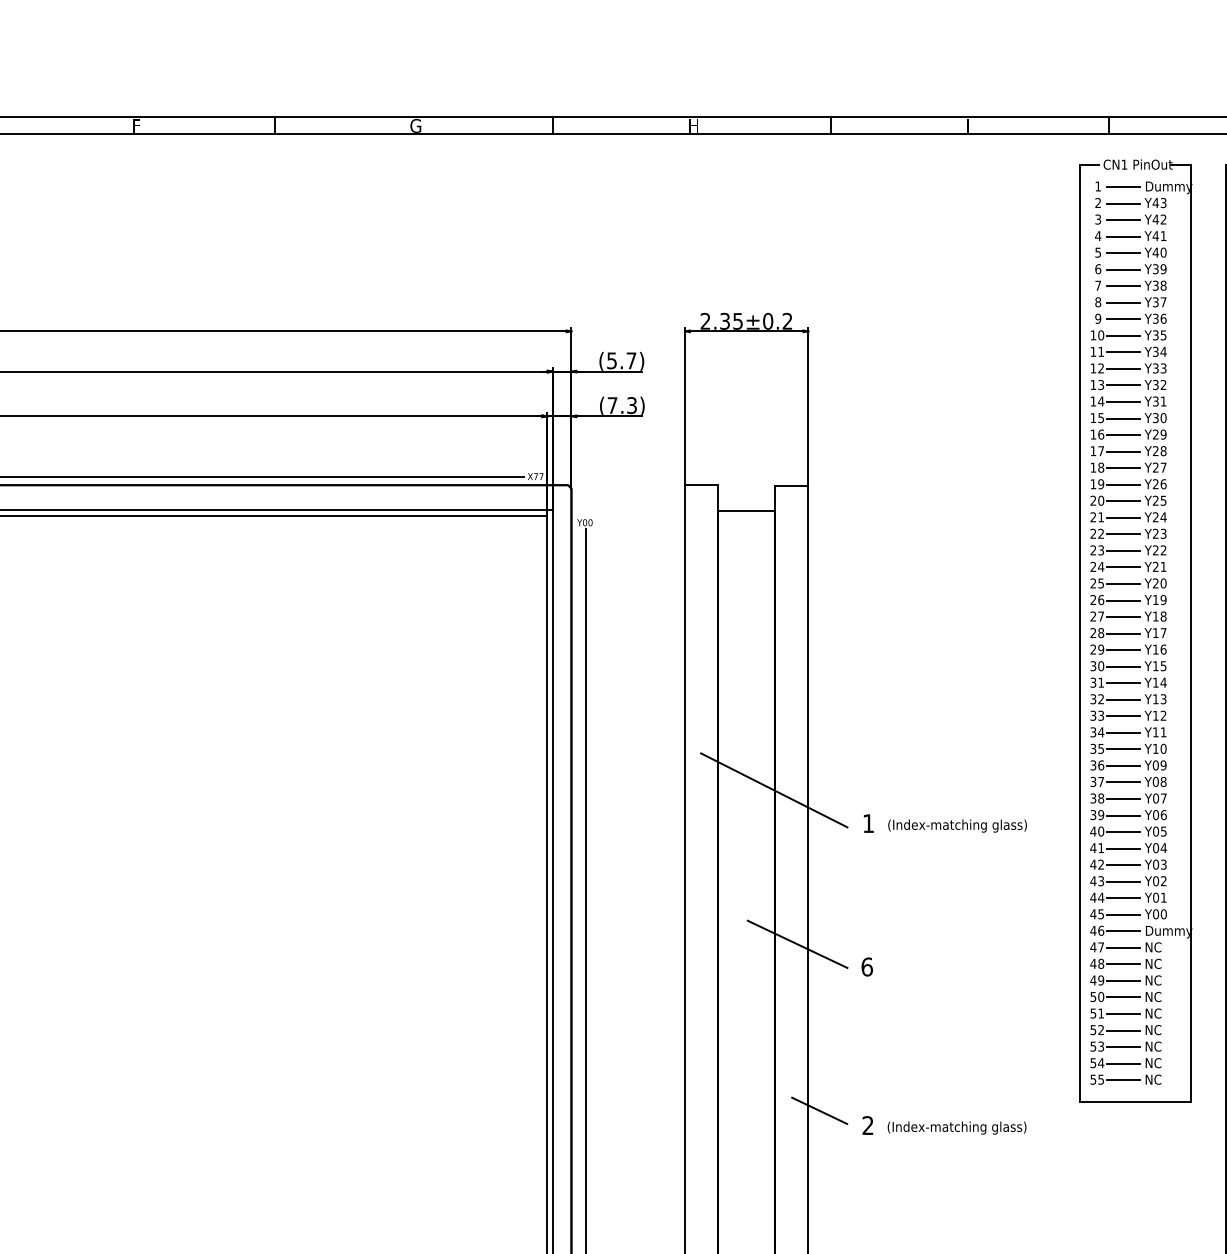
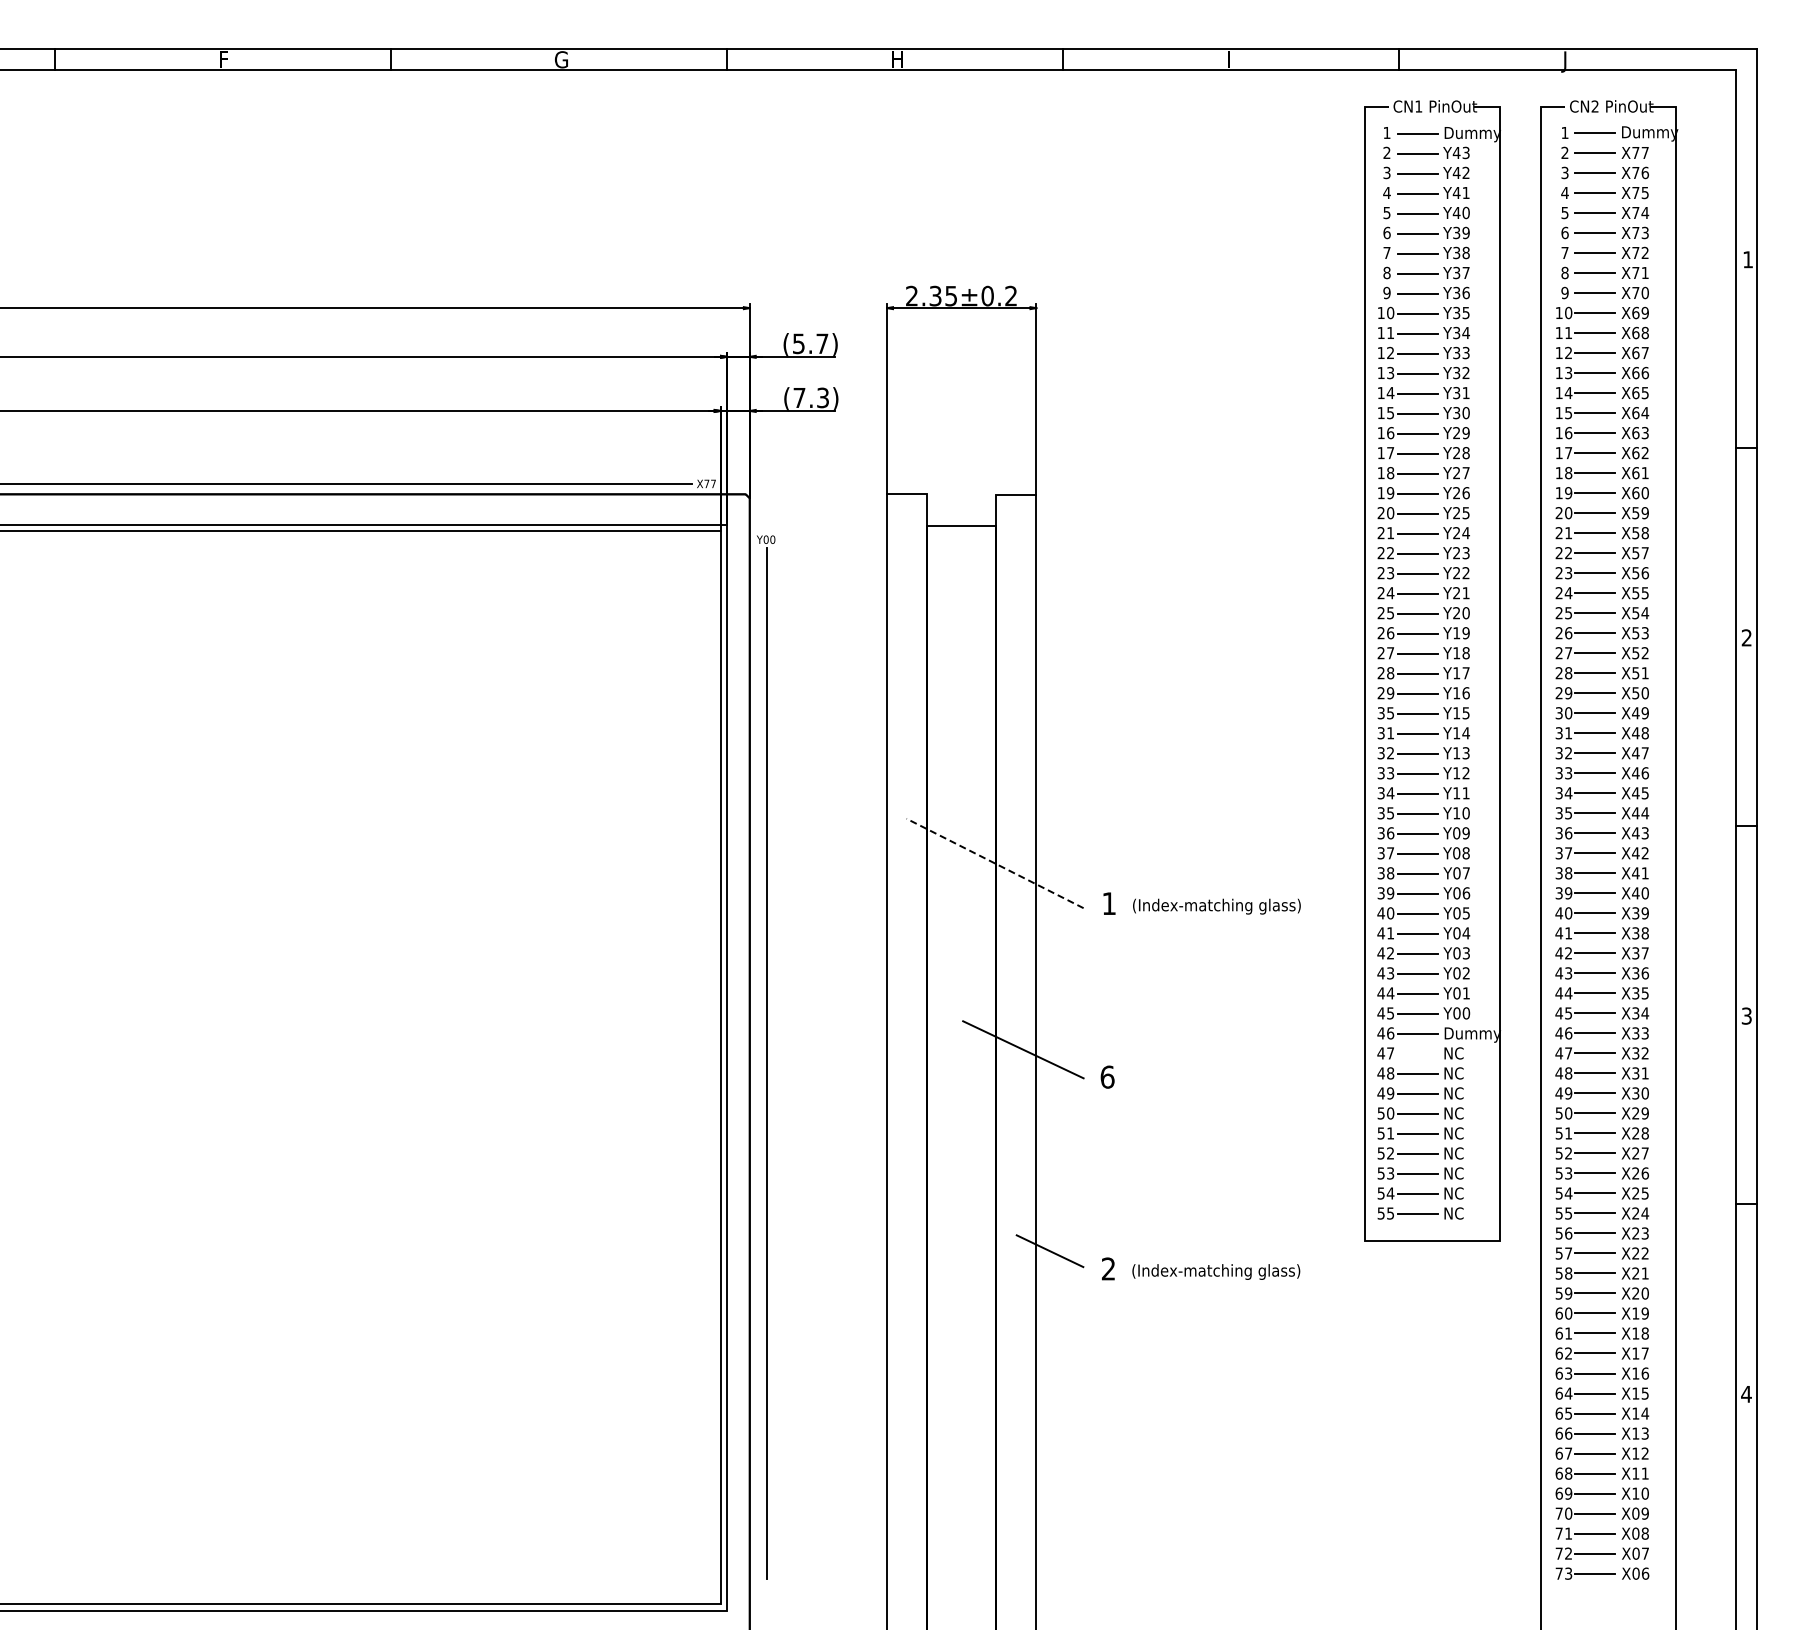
text: (1101, 666) -> (1390, 713), 30 -> 35
line: (773, 790) -> (994, 863), solid -> dashed
line: (1123, 948) -> (1417, 1054), removed

